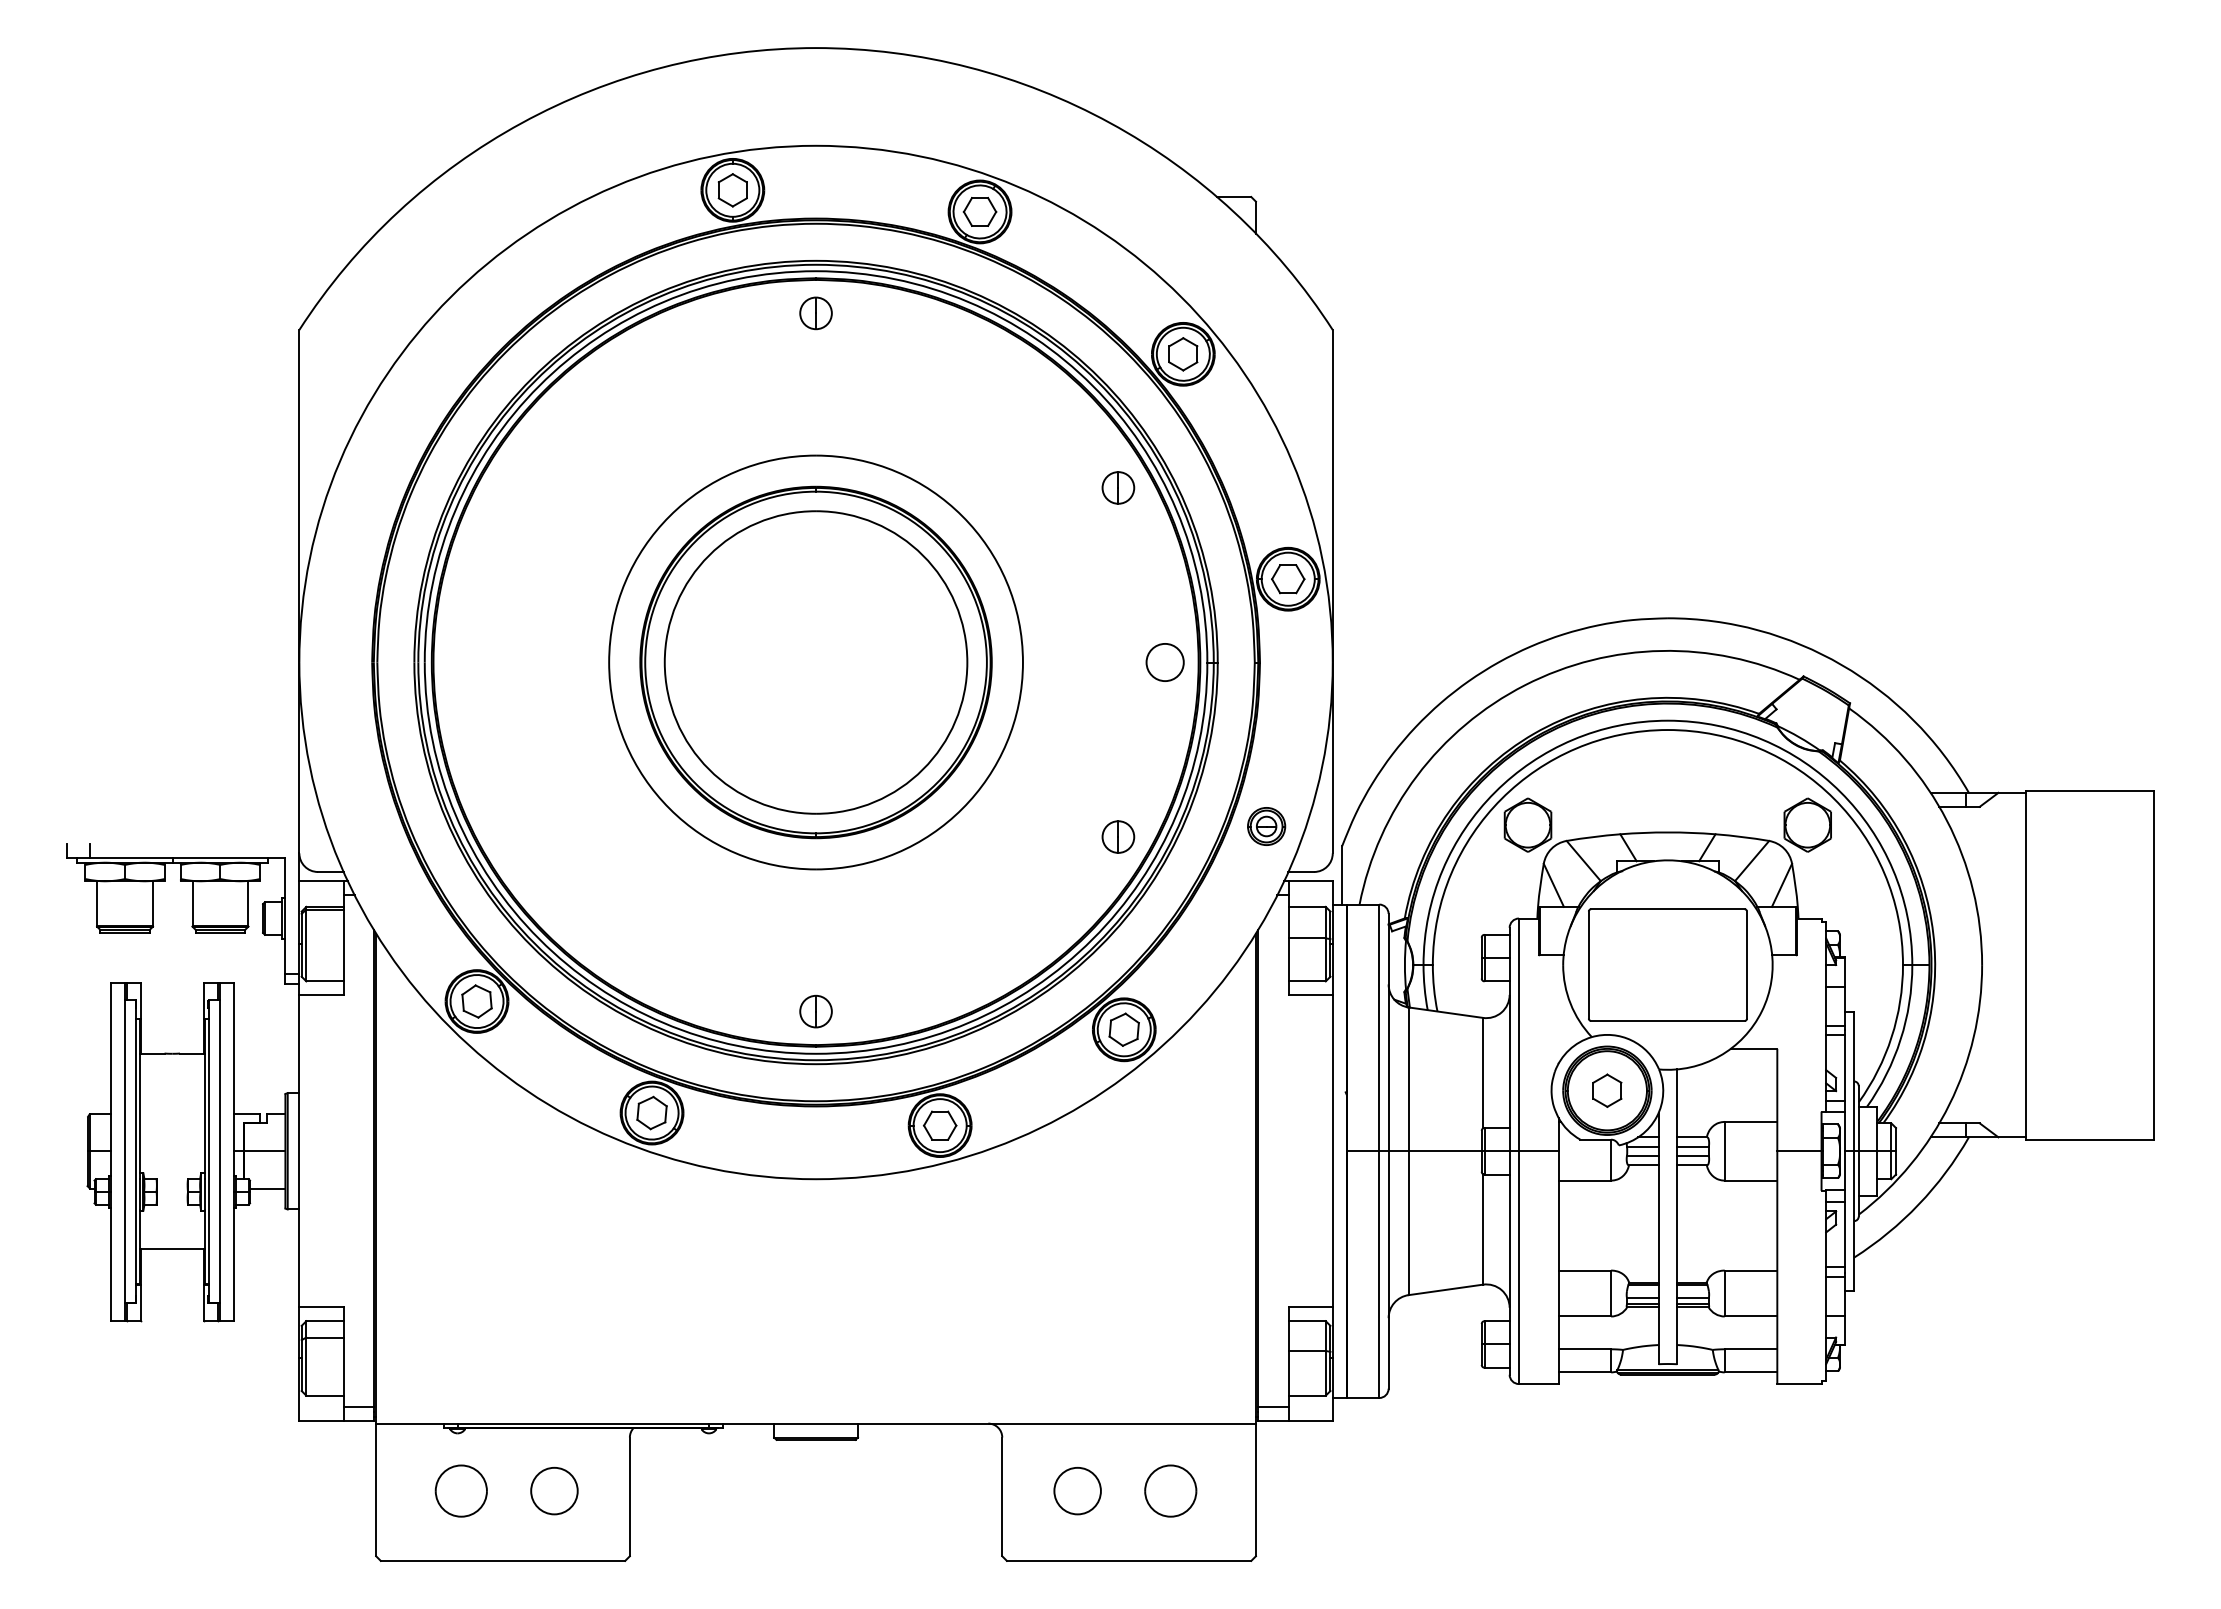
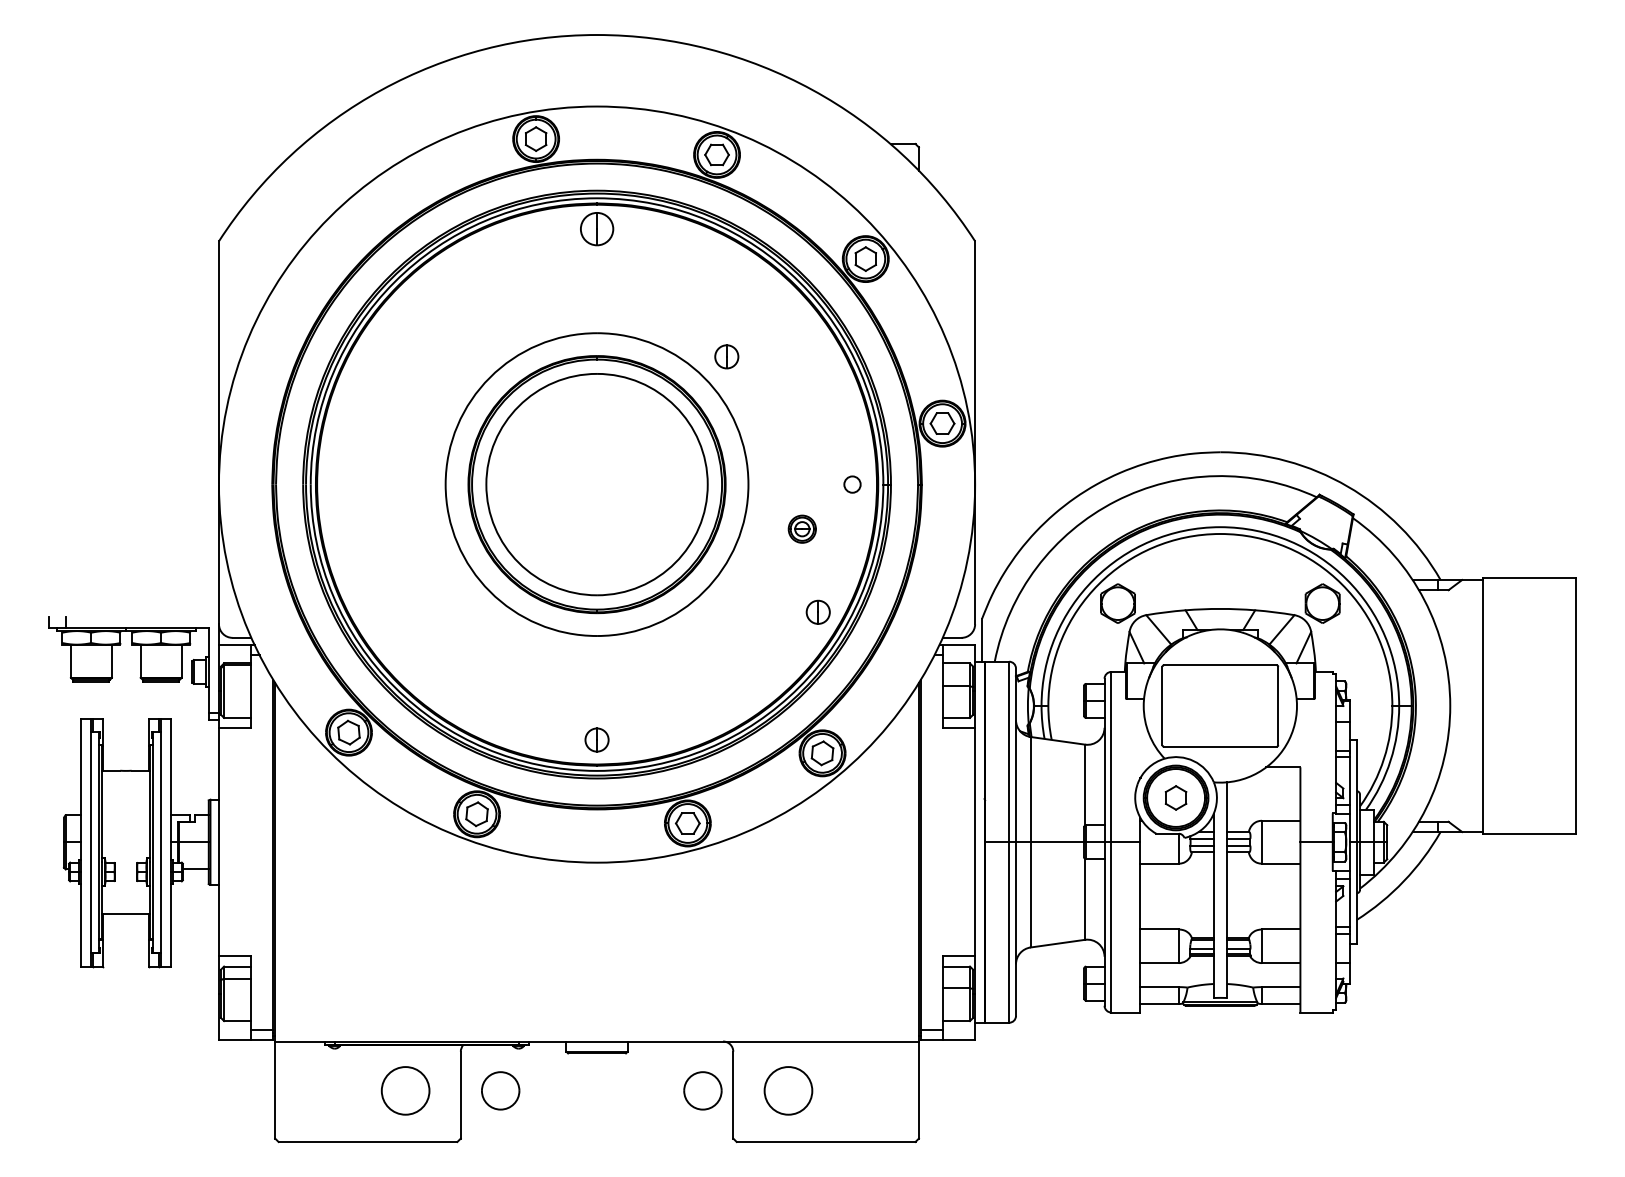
part: (815, 313) -> (596, 229), size x1.4
part: (1118, 487) -> (726, 356), moved
circle: (1164, 662) -> (852, 484), size x0.6
part: (1266, 826) -> (802, 529), moved
part: (460, 1490) -> (500, 1090), moved
circle: (554, 1490) -> (405, 1090), size x1.4
circle: (1077, 1490) -> (788, 1090), size x1.4
part: (1170, 1490) -> (702, 1090), moved

